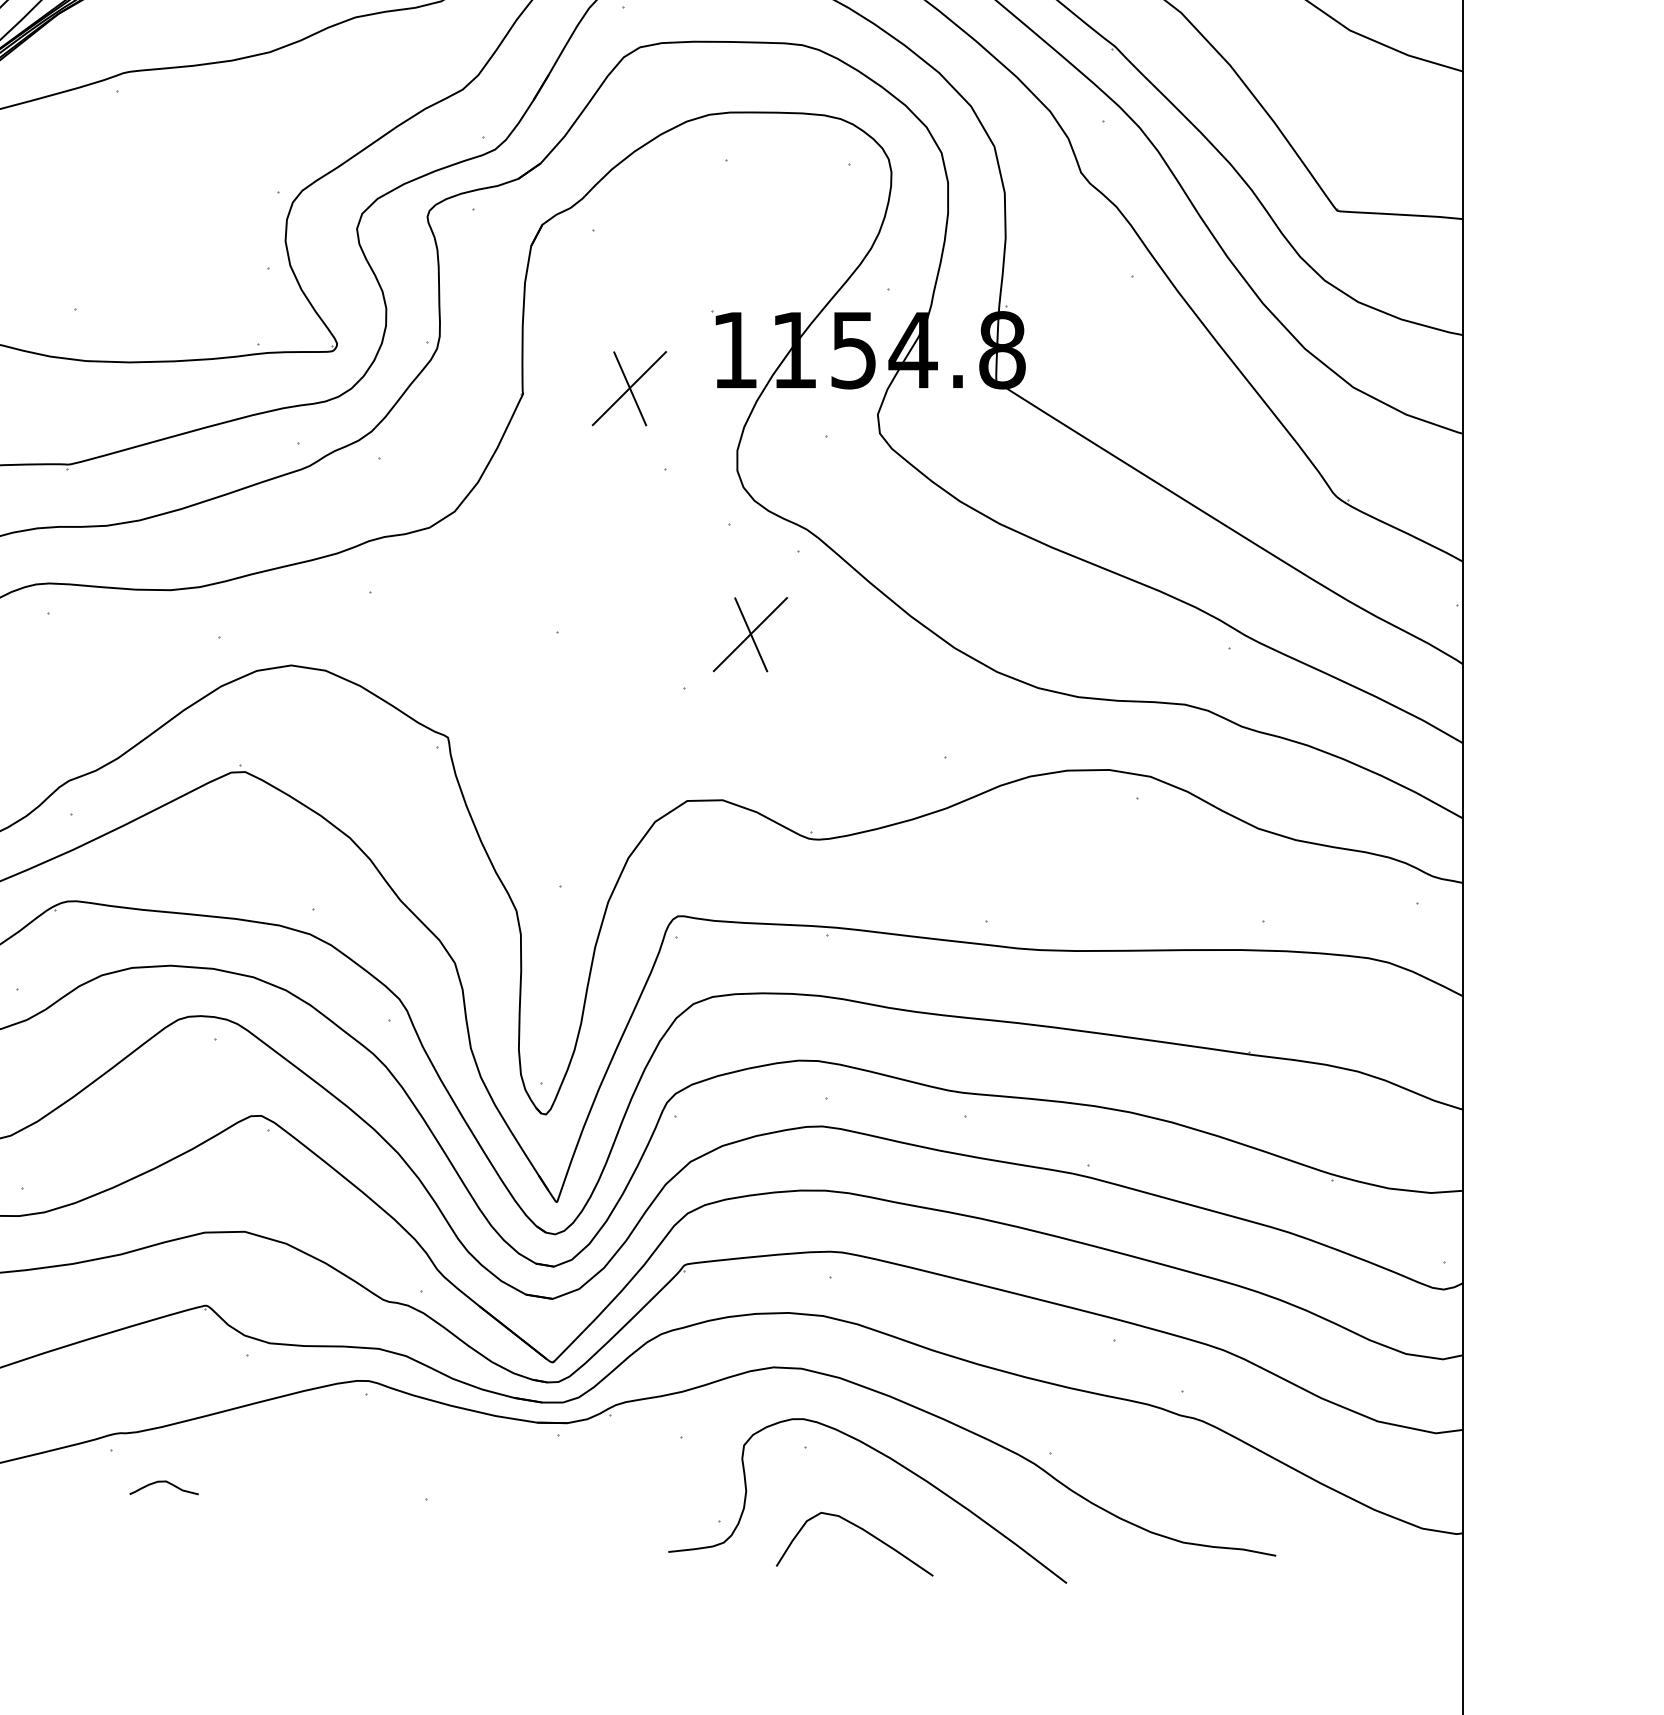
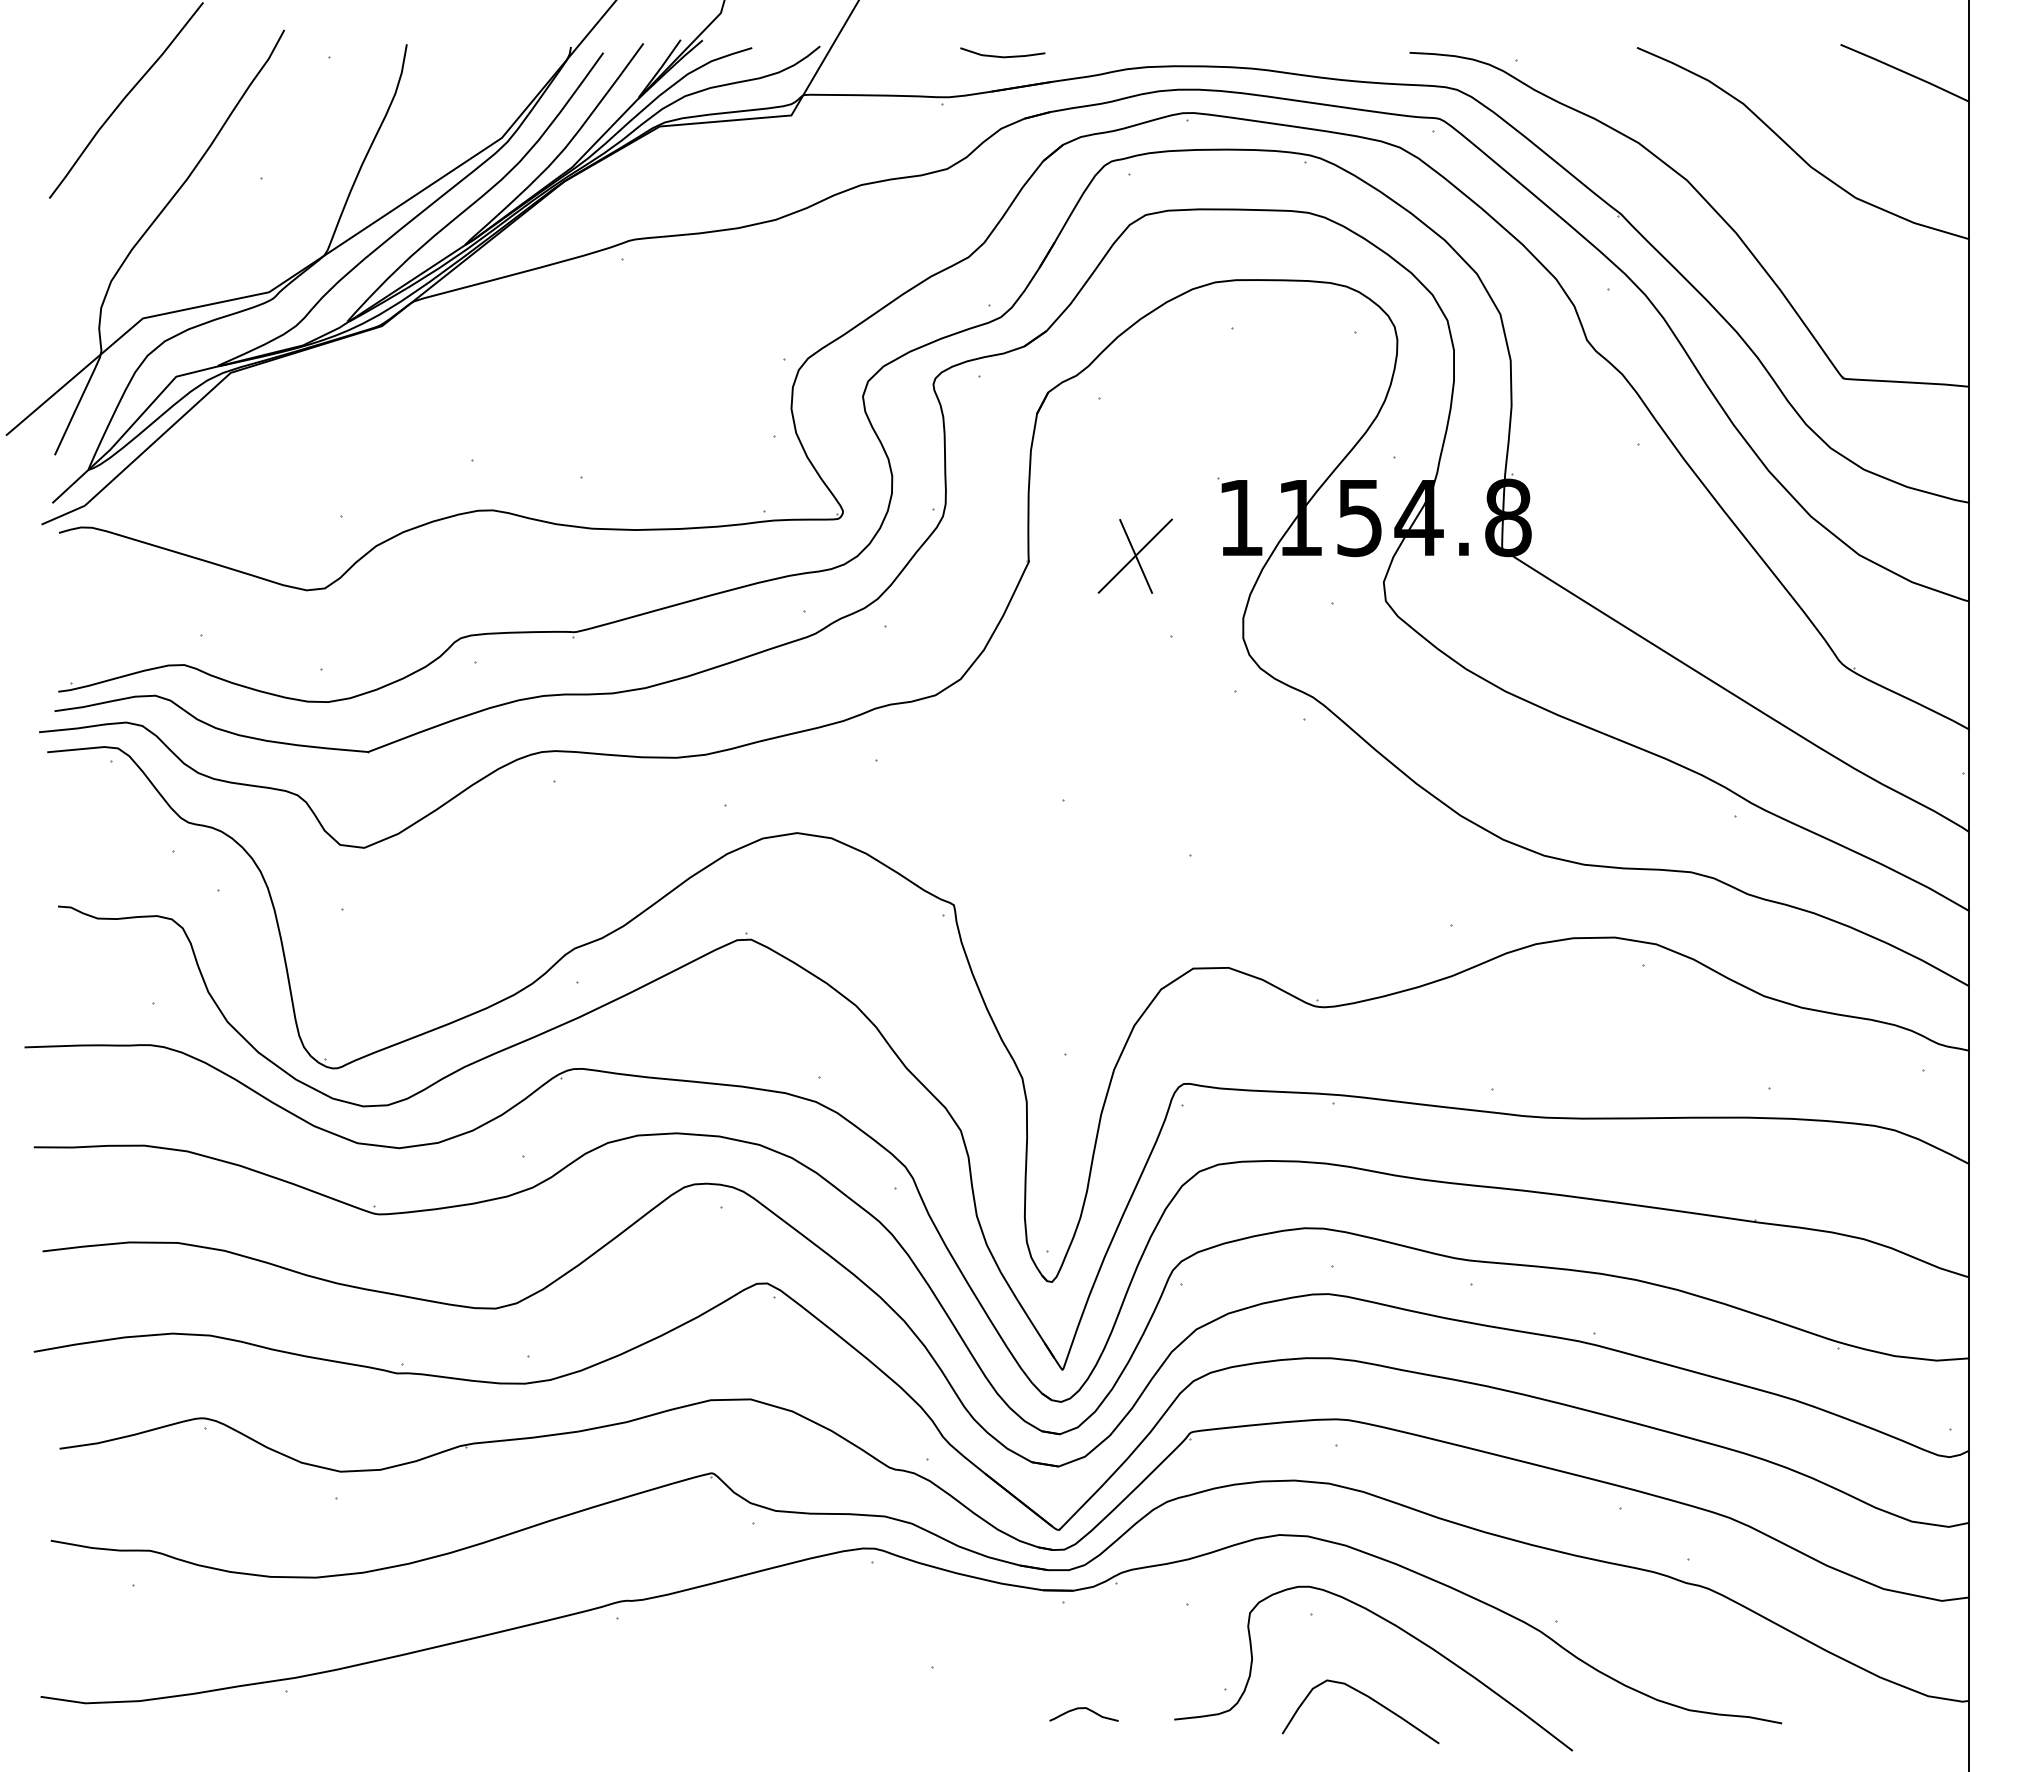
part: (749, 633) -> (1255, 801), removed
curve: (162, 1482) -> (1082, 1709), moved

